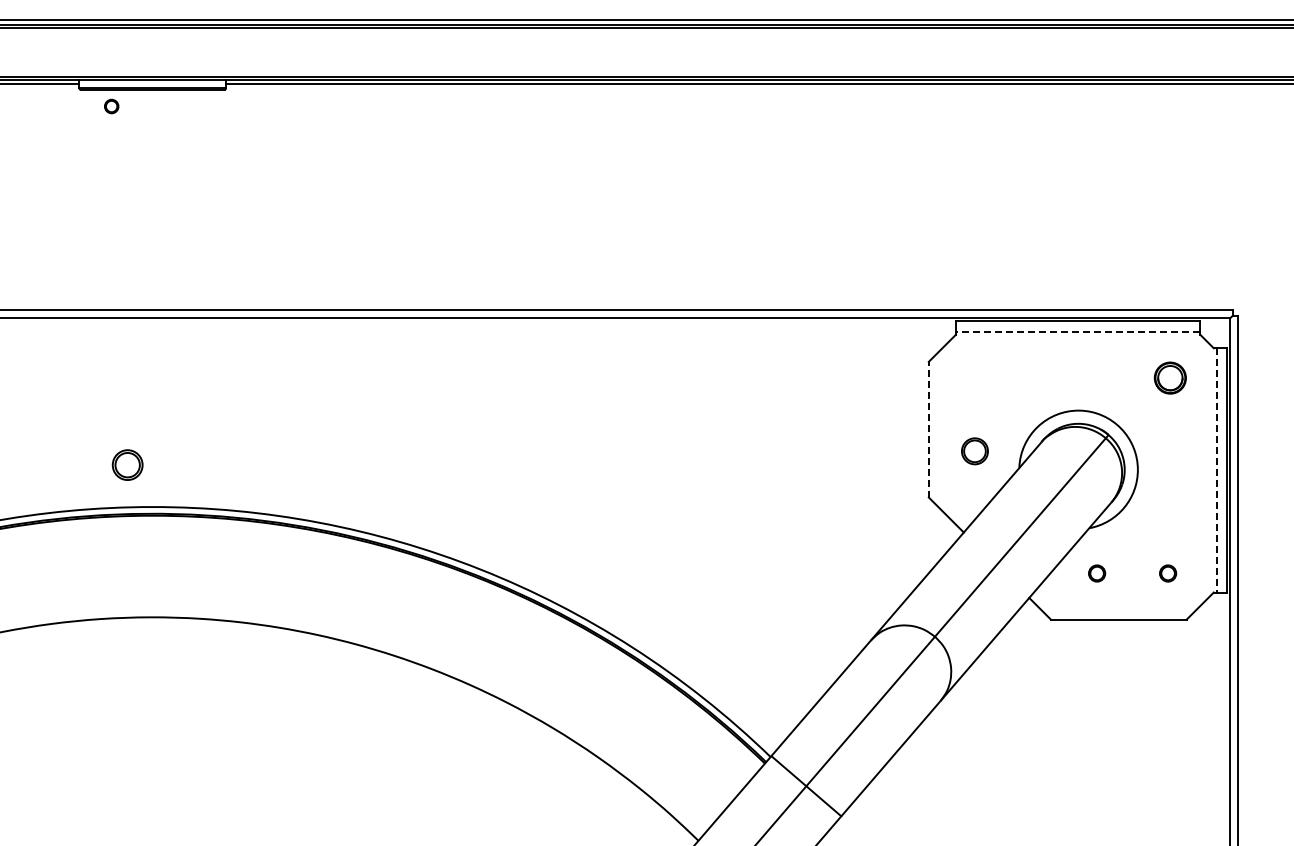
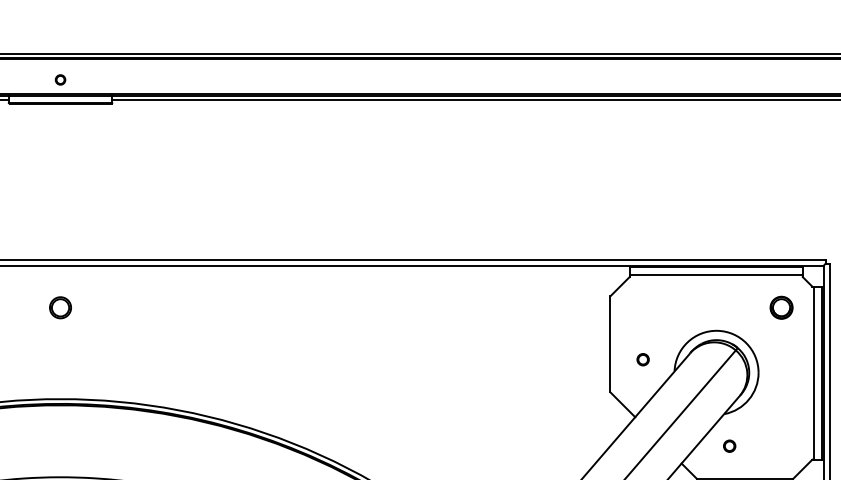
part: (111, 106) -> (60, 79), moved
line: (1077, 331) -> (715, 274), dashed -> solid
line: (928, 429) -> (610, 344), dashed -> solid
circle: (974, 451) -> (642, 359), size x0.62
part: (127, 464) -> (60, 307), moved
line: (1216, 470) -> (814, 373), dashed -> solid
circle: (1168, 573) -> (780, 446), removed

